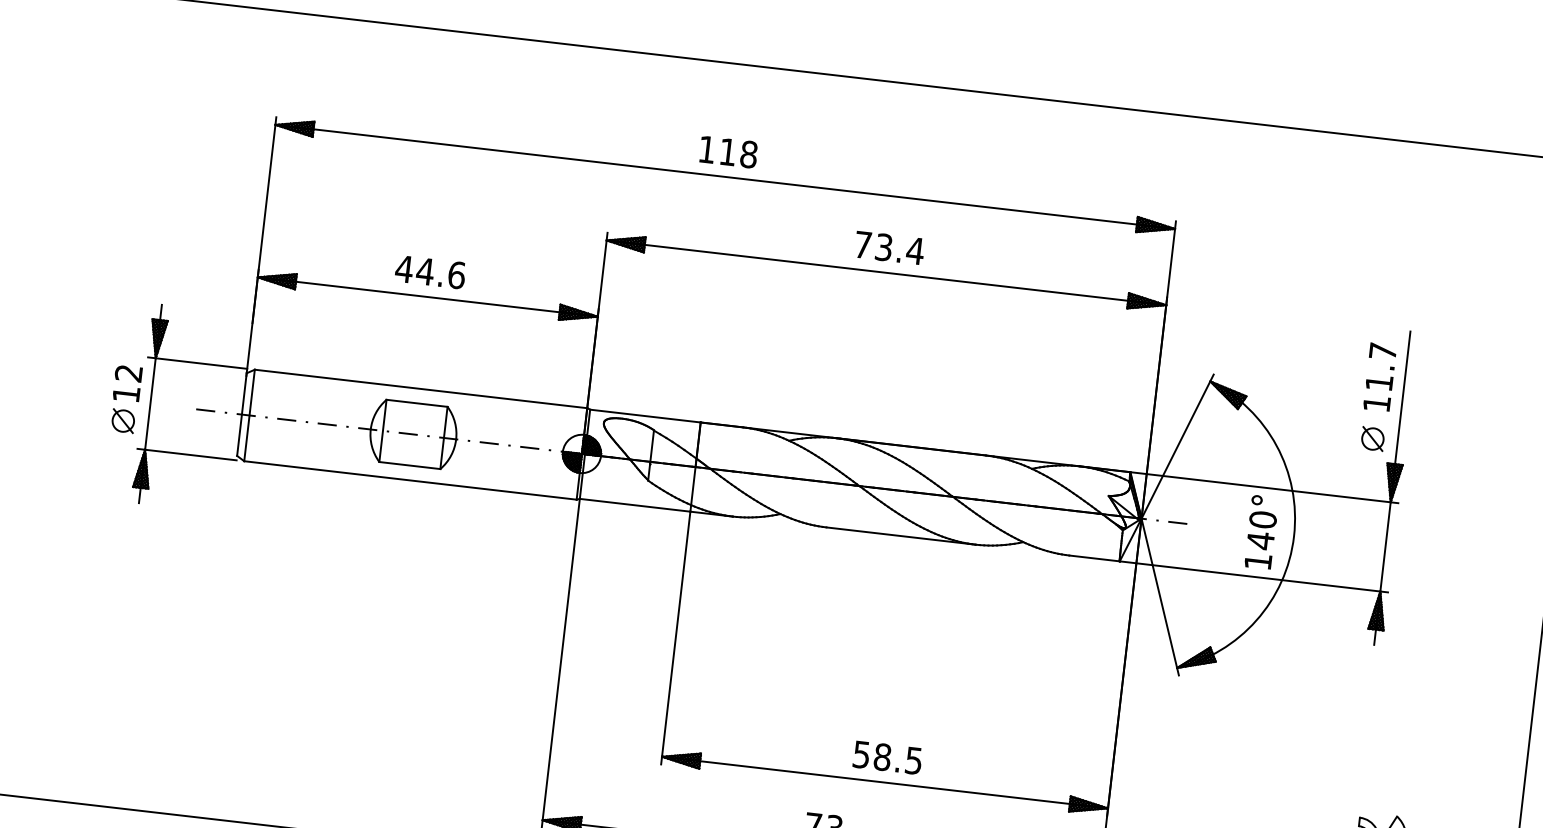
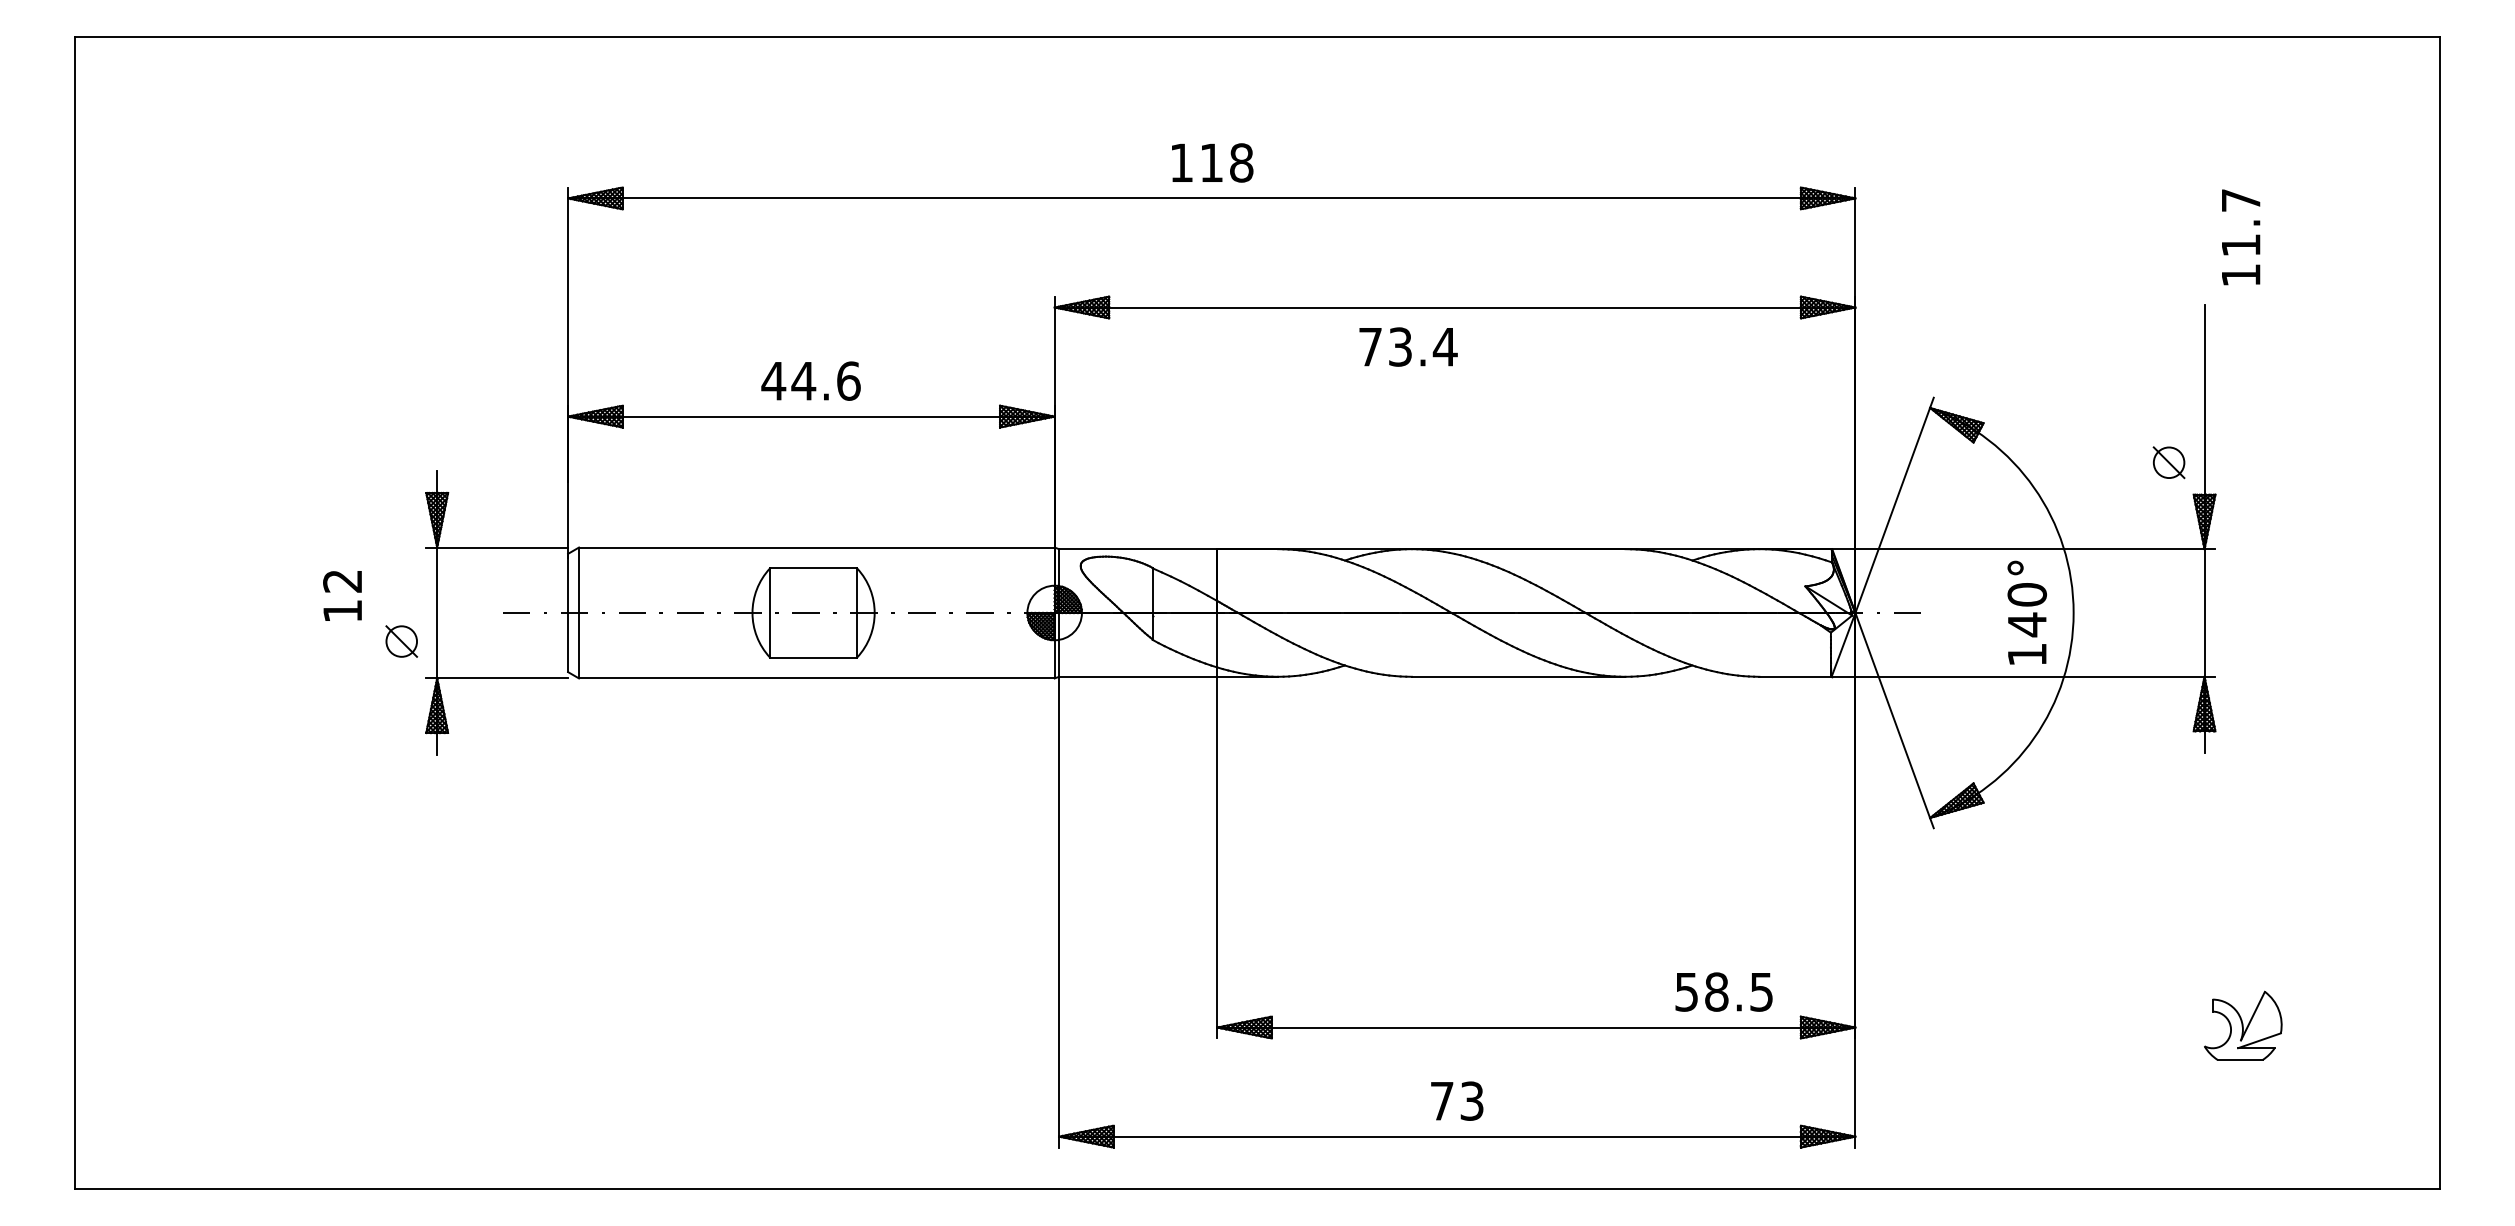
text: (889, 247) -> (1408, 346), moved
text: (1380, 377) -> (2241, 237), moved
text: (127, 383) -> (342, 595), moved
text: (887, 757) -> (1723, 991), moved

